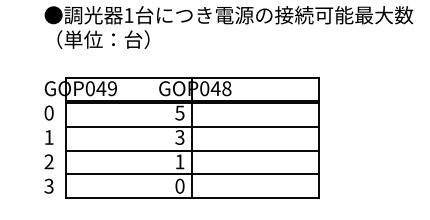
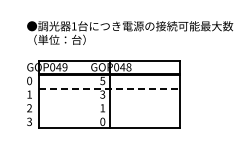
line: (192, 126) -> (109, 88), solid -> dashed
line: (192, 149) -> (109, 101), removed
line: (192, 174) -> (109, 115), removed

